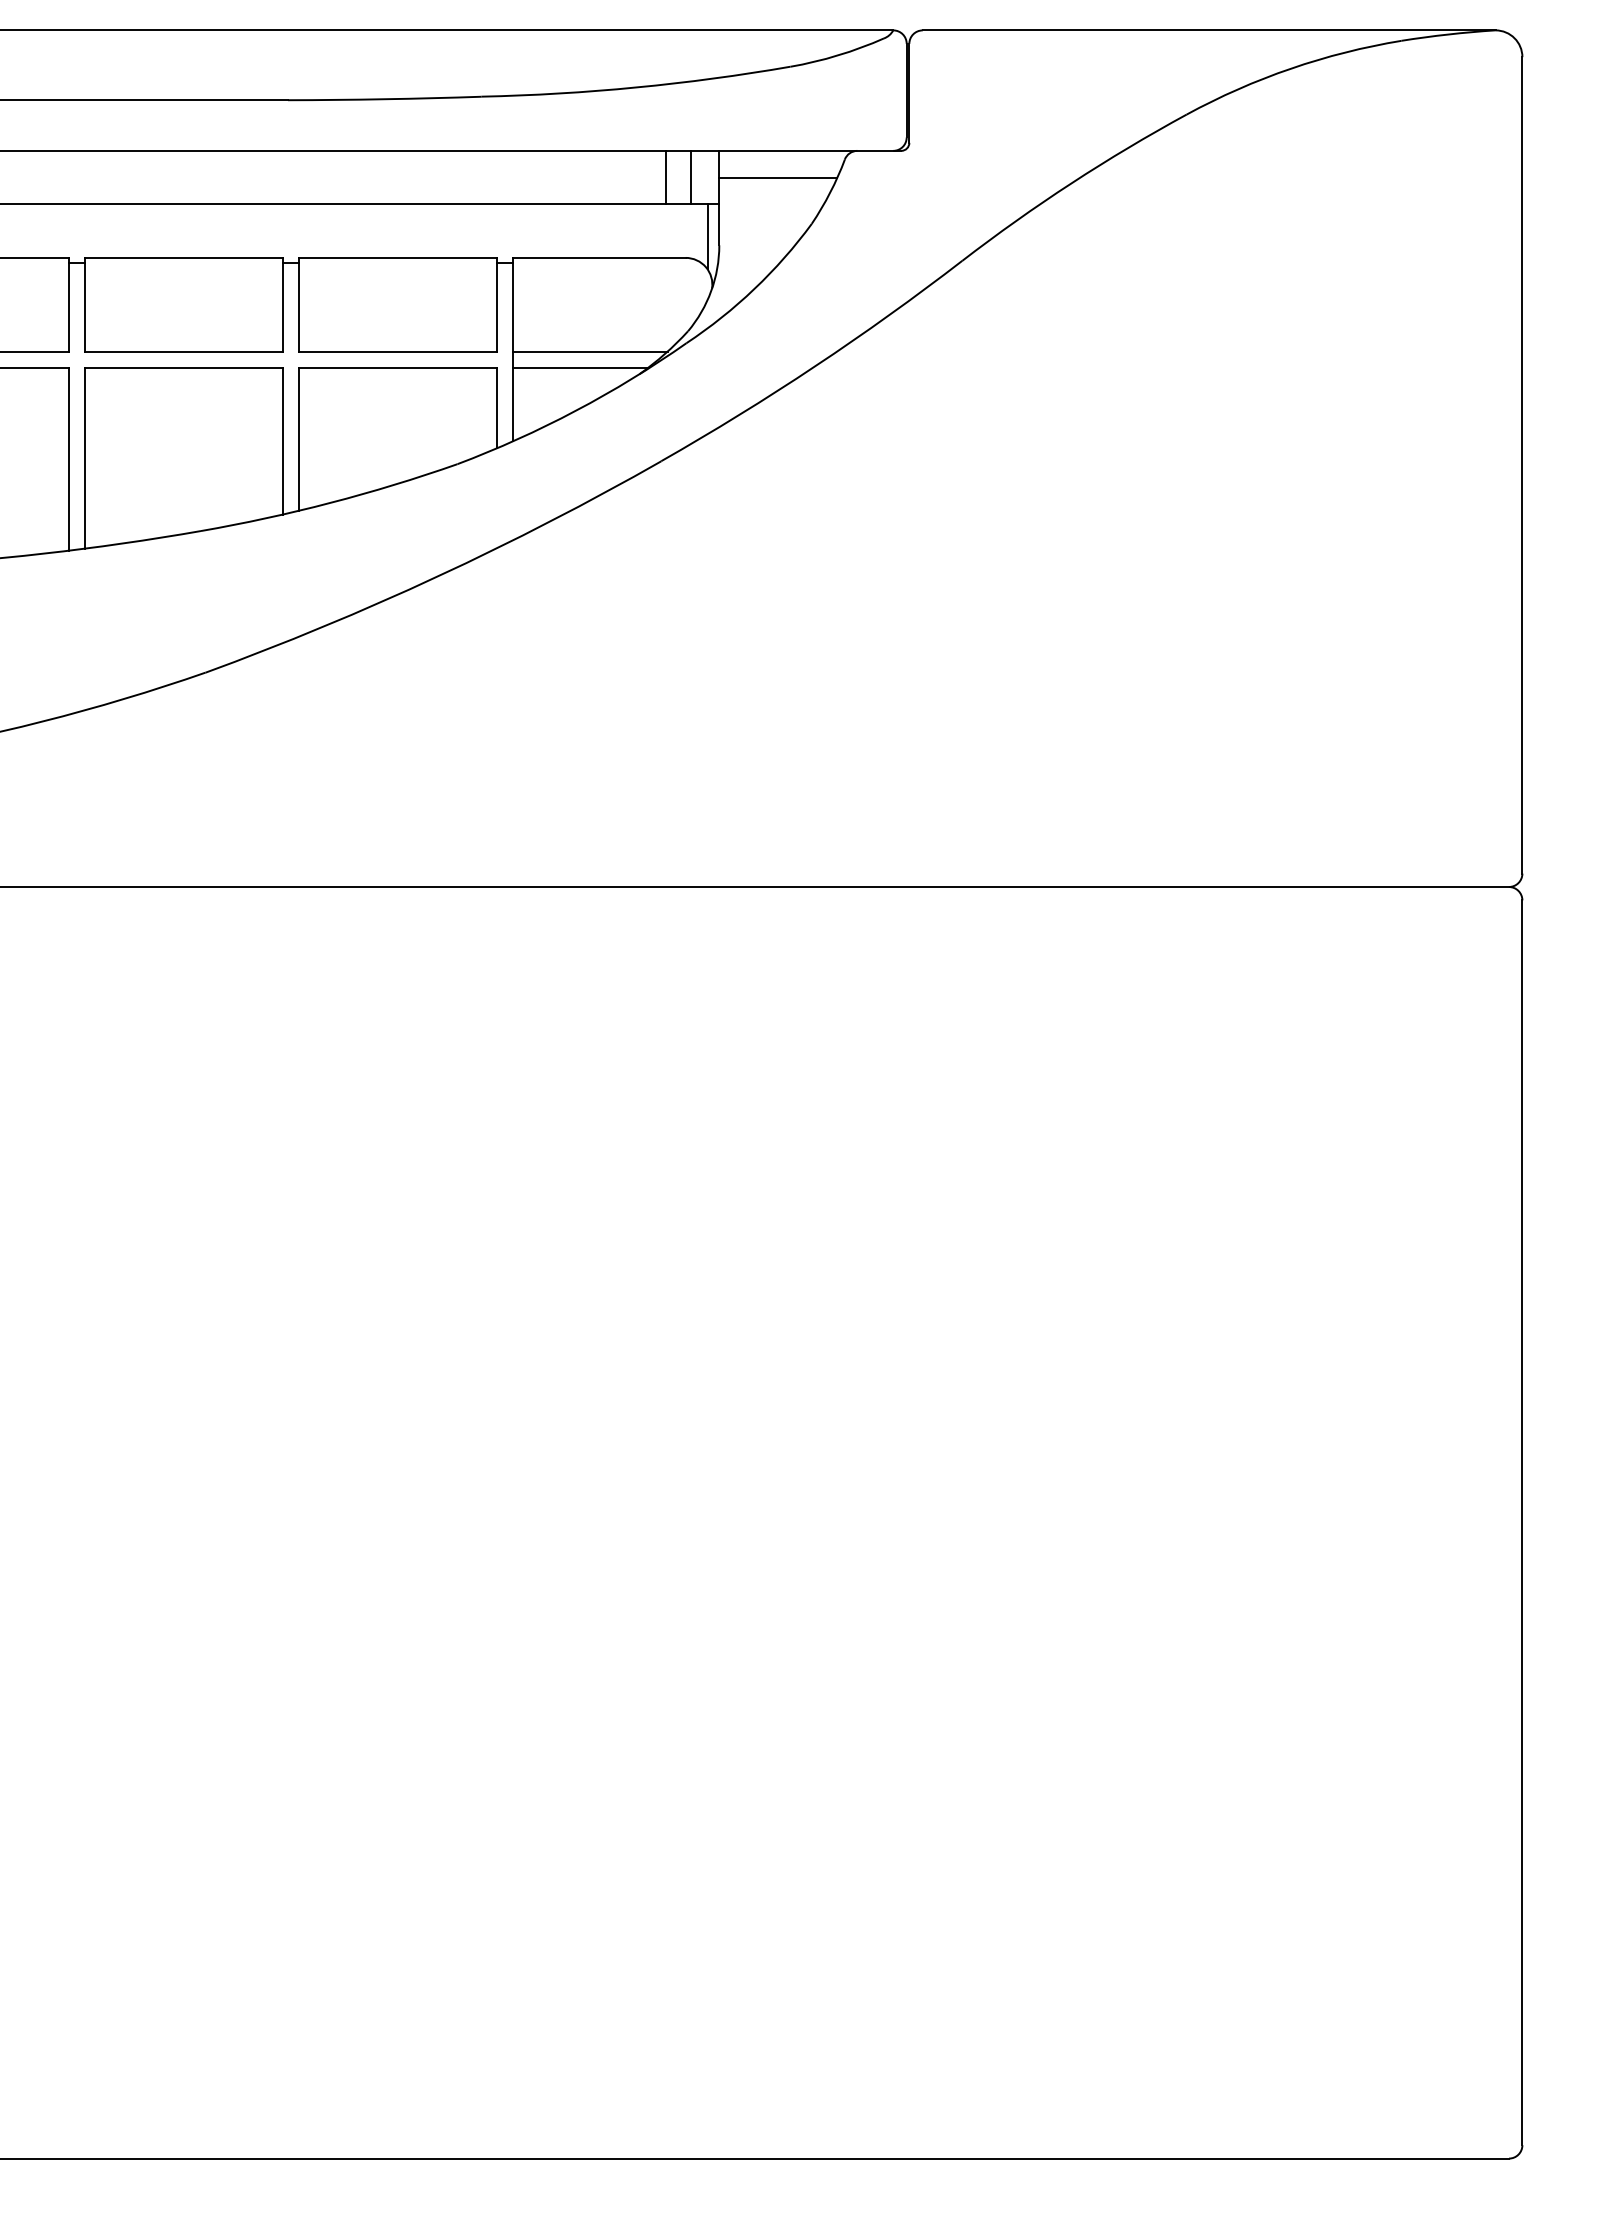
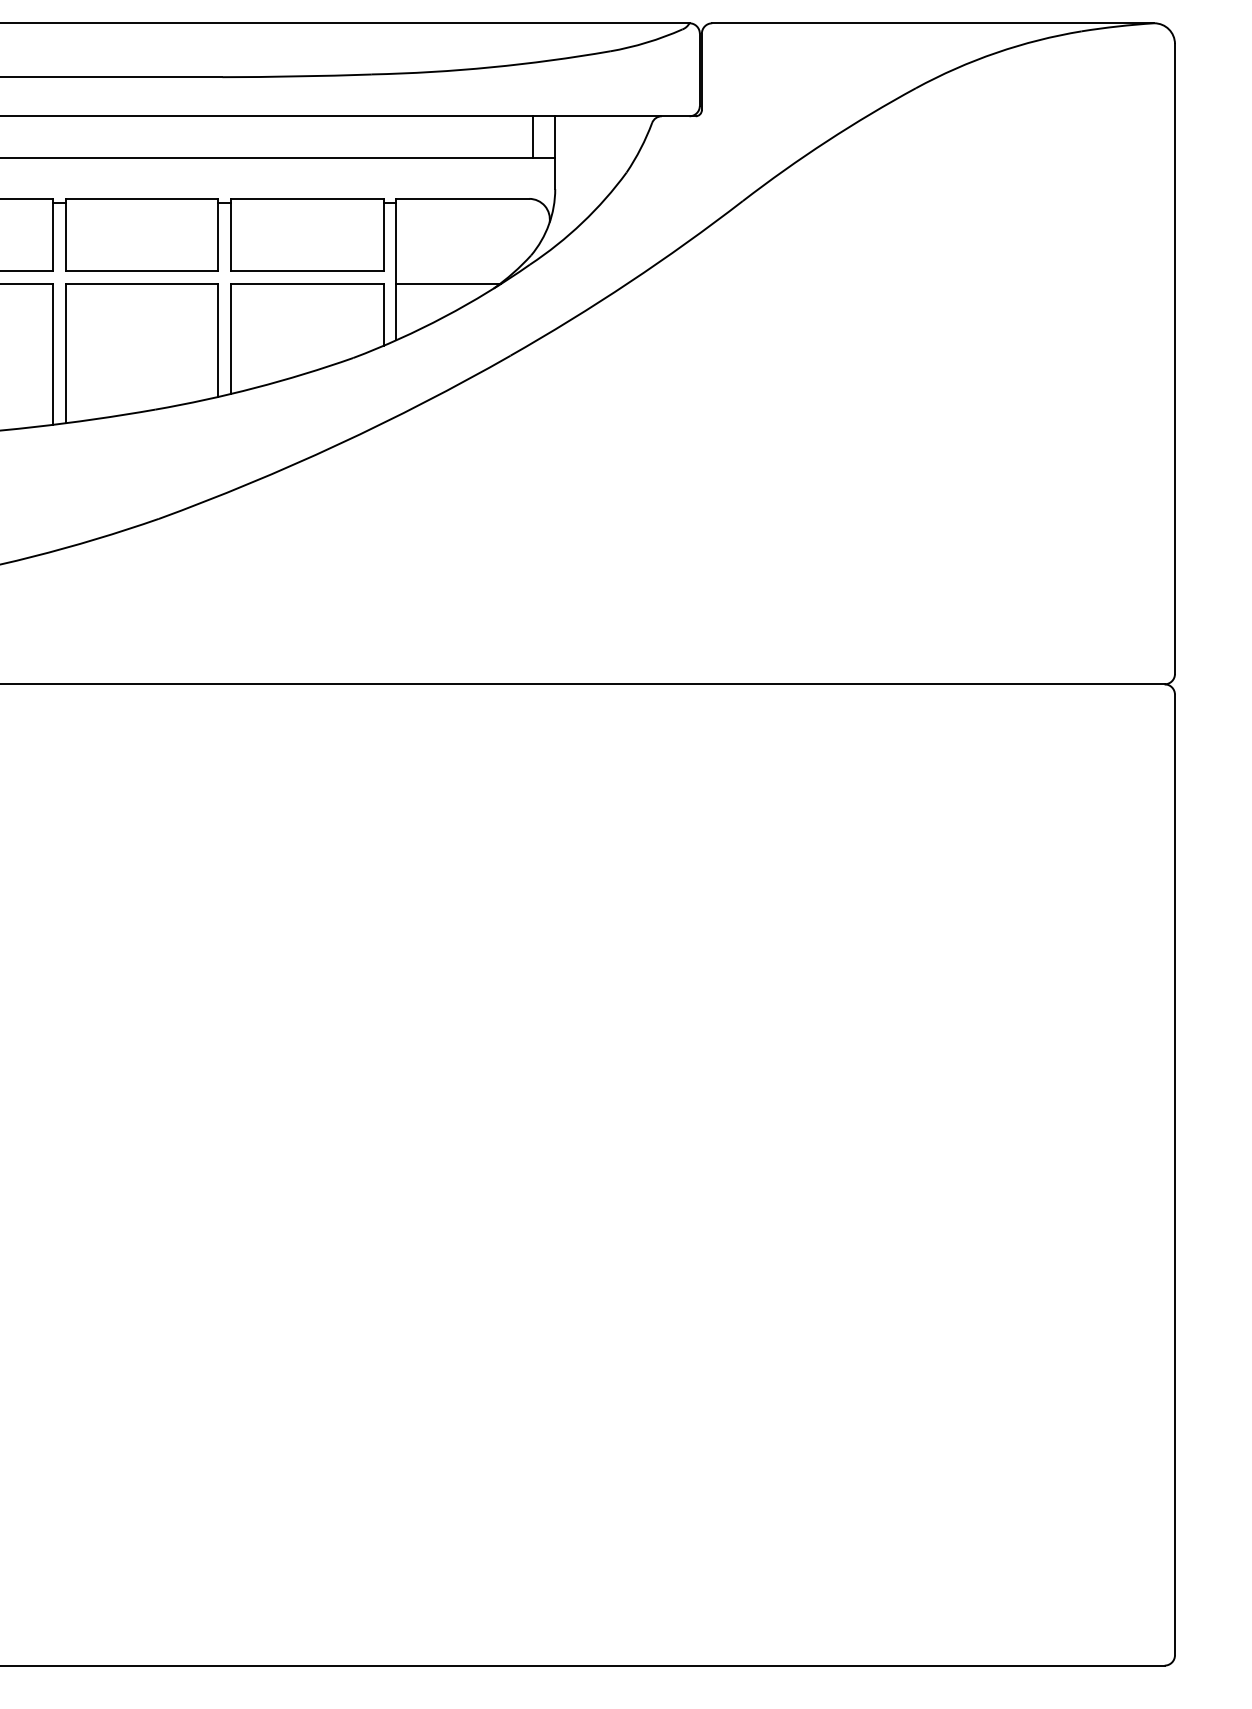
line: (665, 177) -> (513, 136), removed
line: (778, 177) -> (600, 136), removed
line: (707, 236) -> (546, 182), removed
line: (590, 351) -> (455, 271), removed

